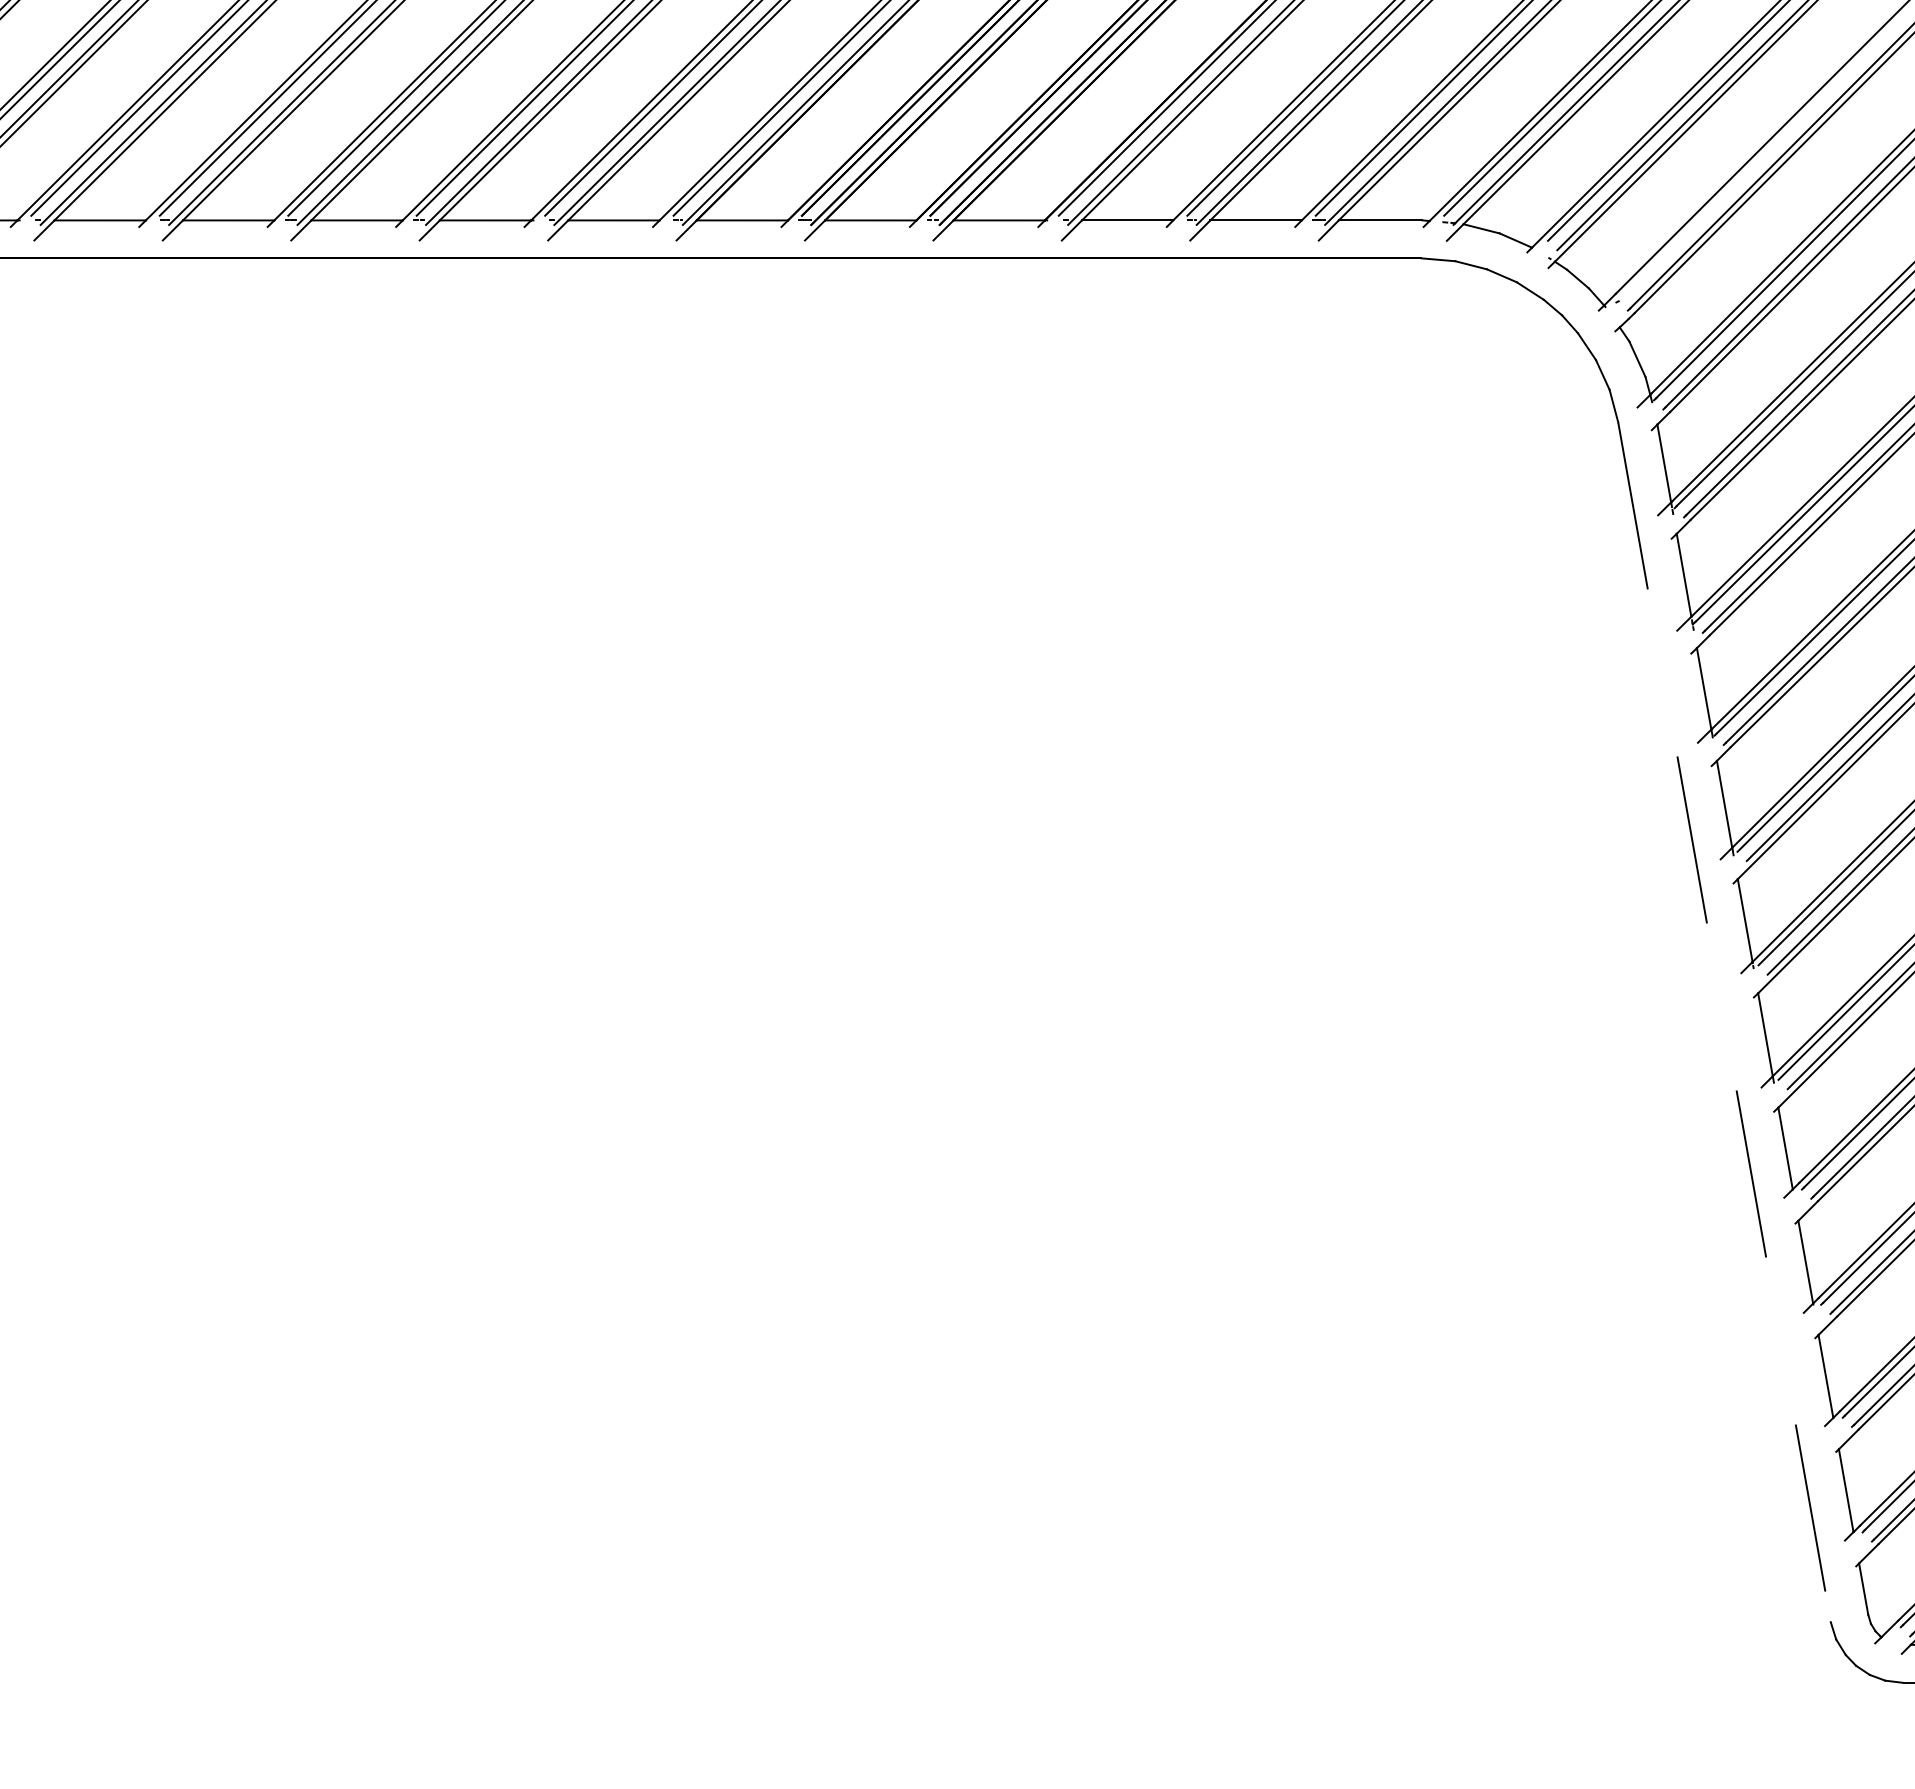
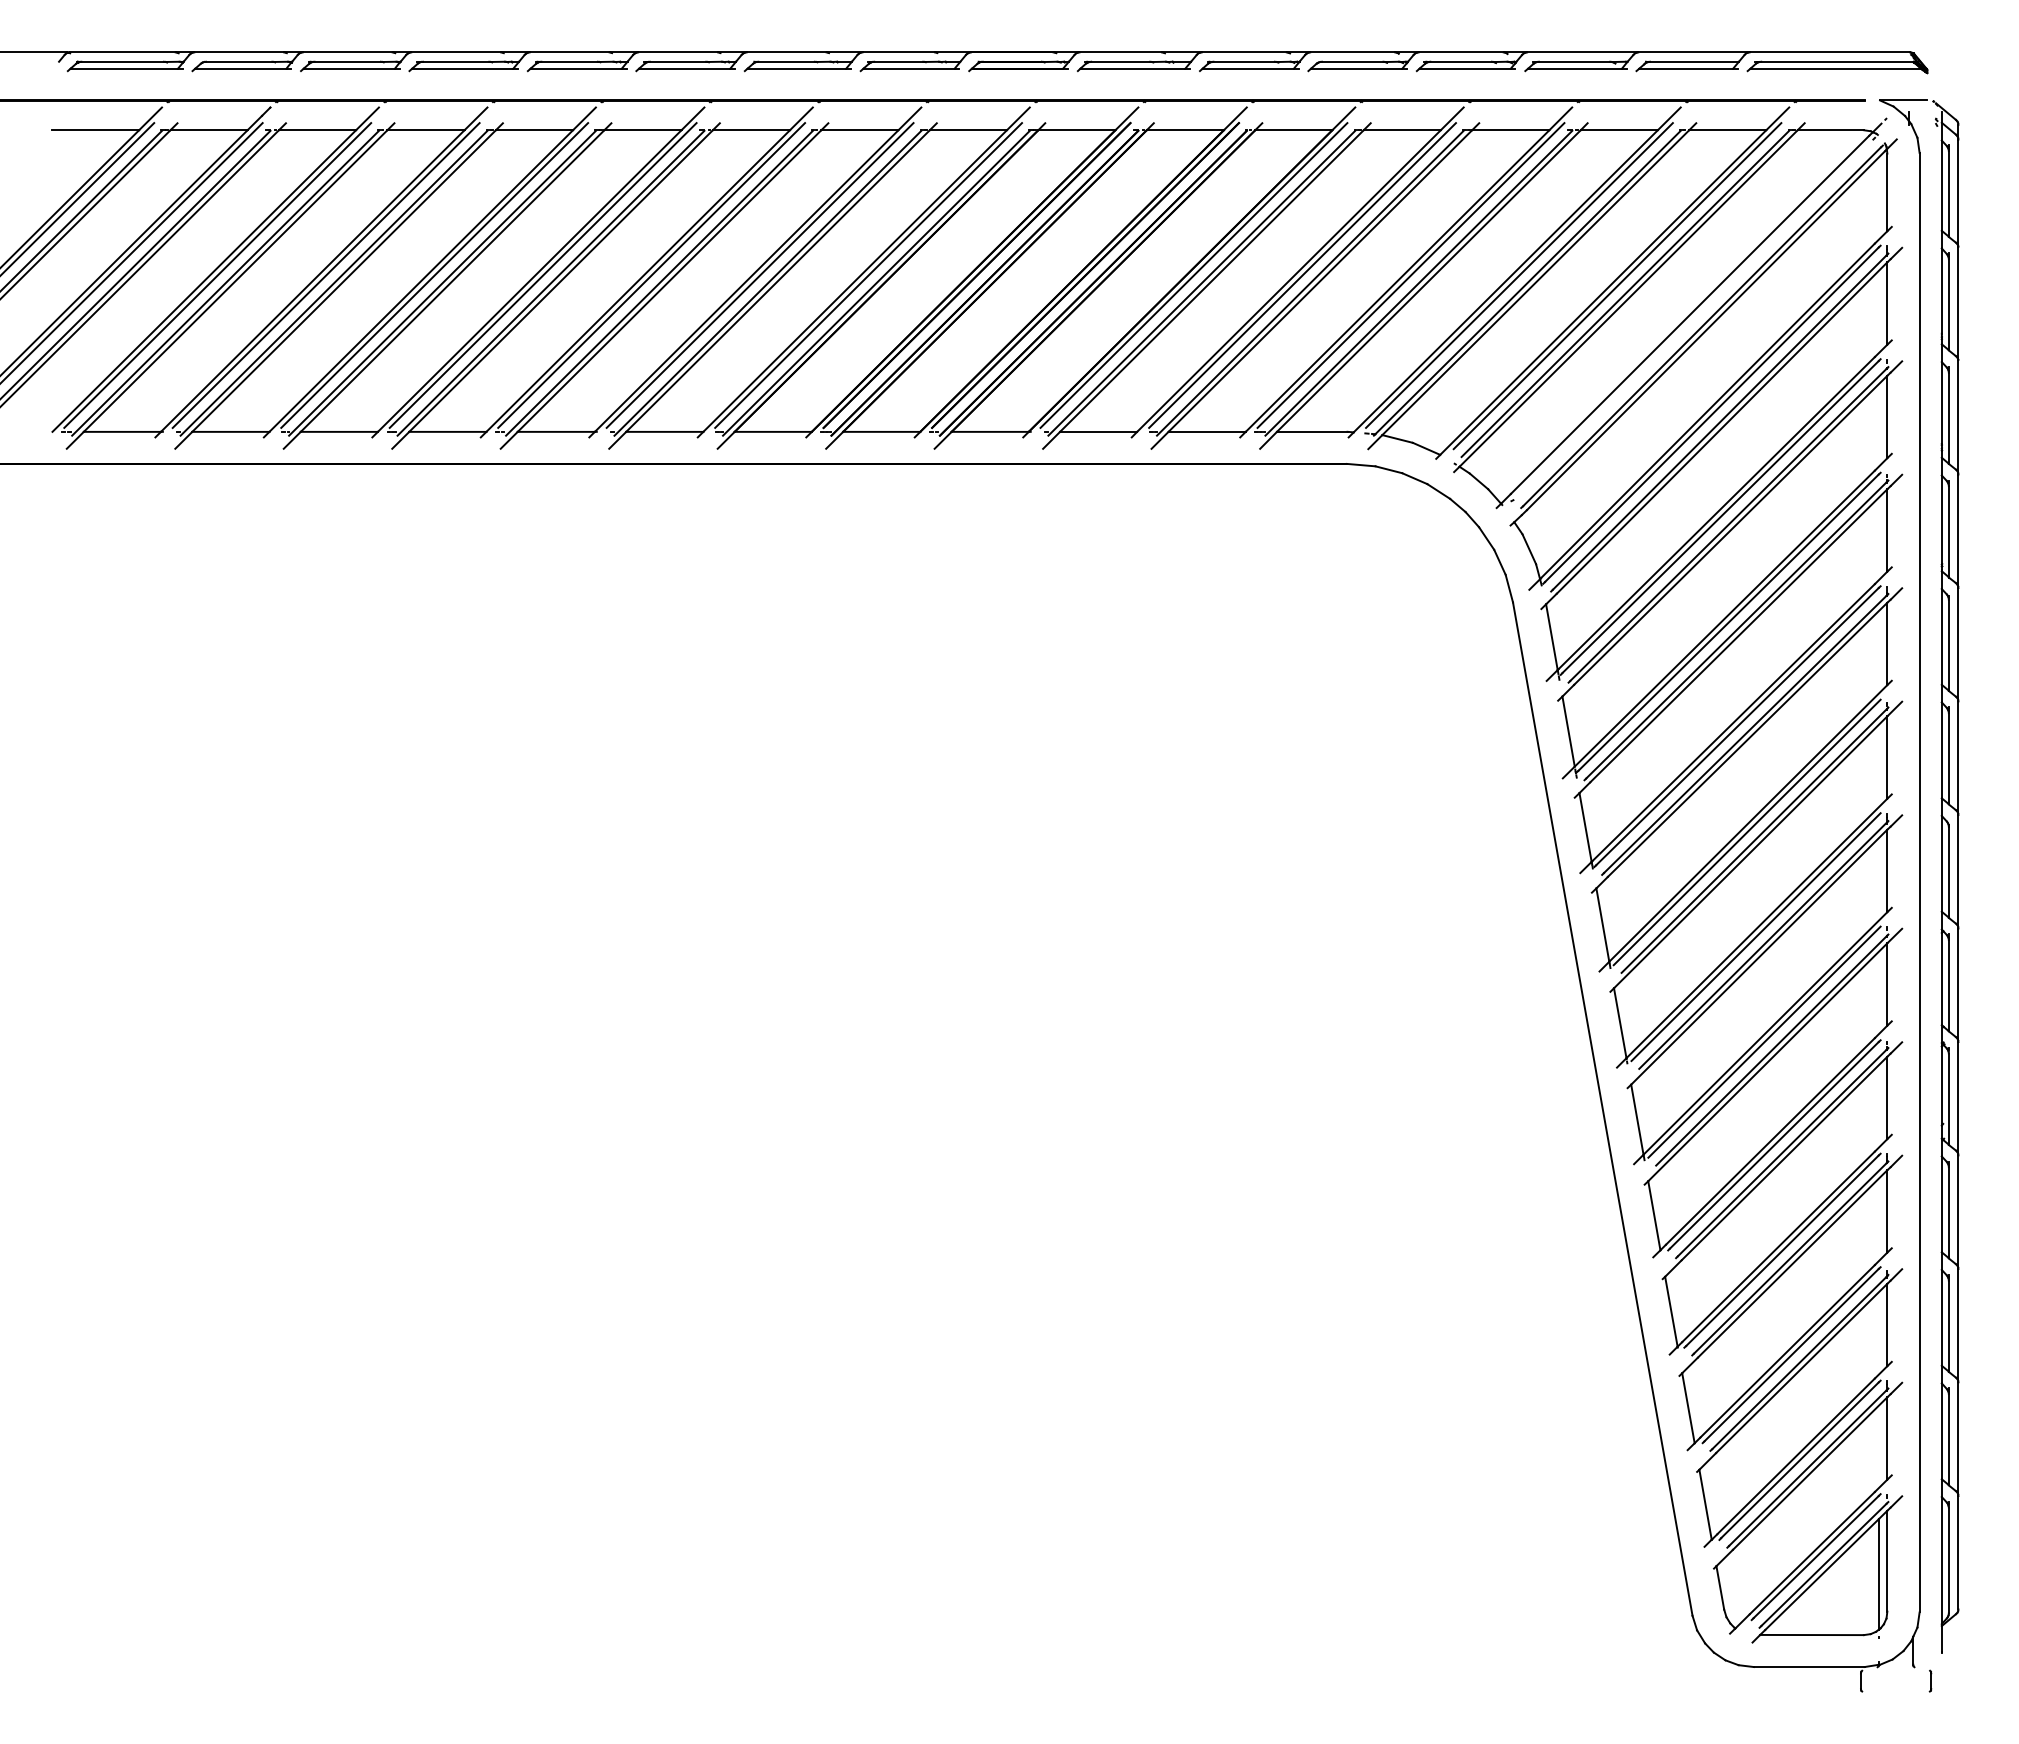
line: (1724, 1022) -> (1602, 1109), dashed -> solid

